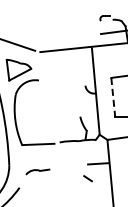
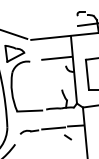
line: (73, 75) -> (56, 57), added
line: (113, 97) -> (87, 74), dashed -> solid
line: (69, 166) -> (53, 128), added

